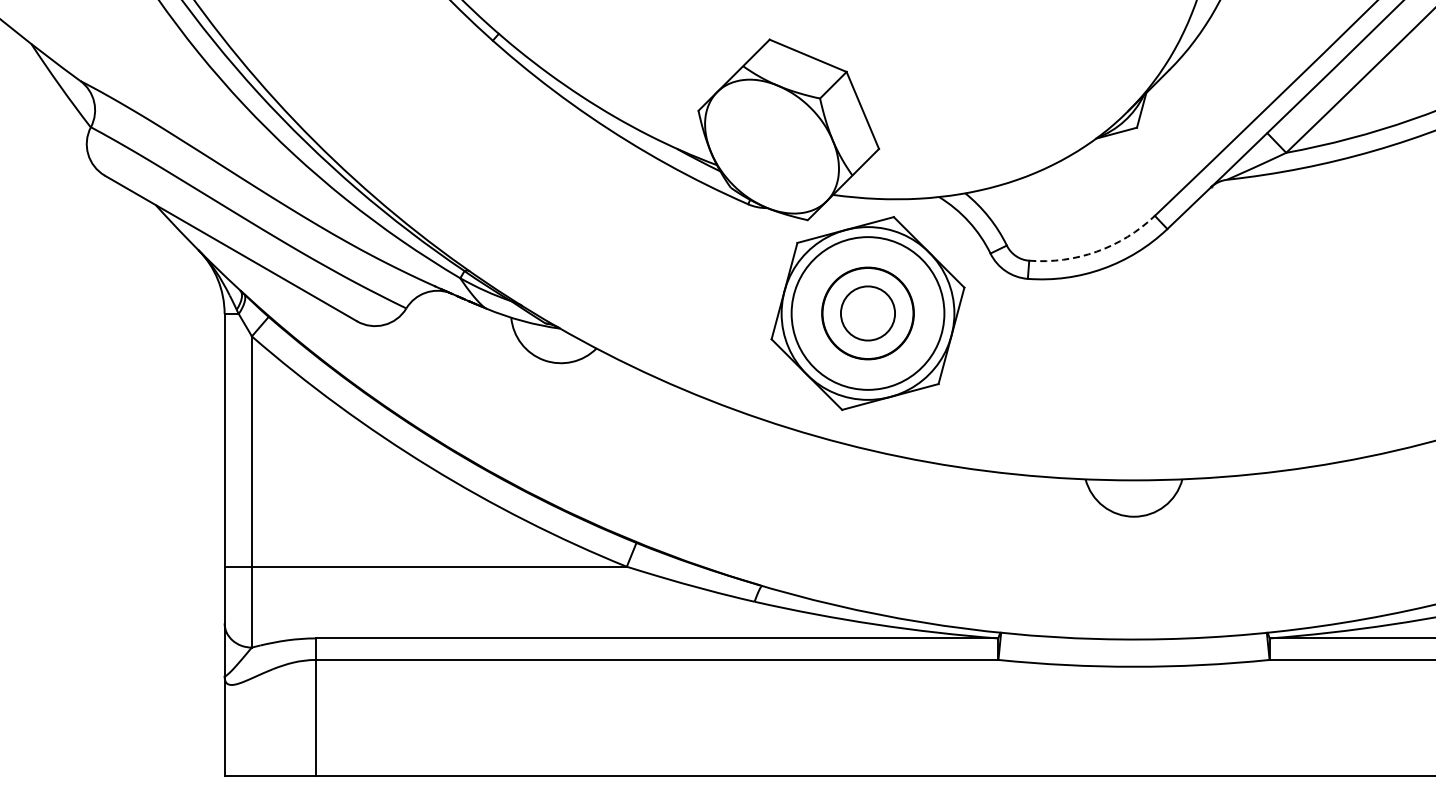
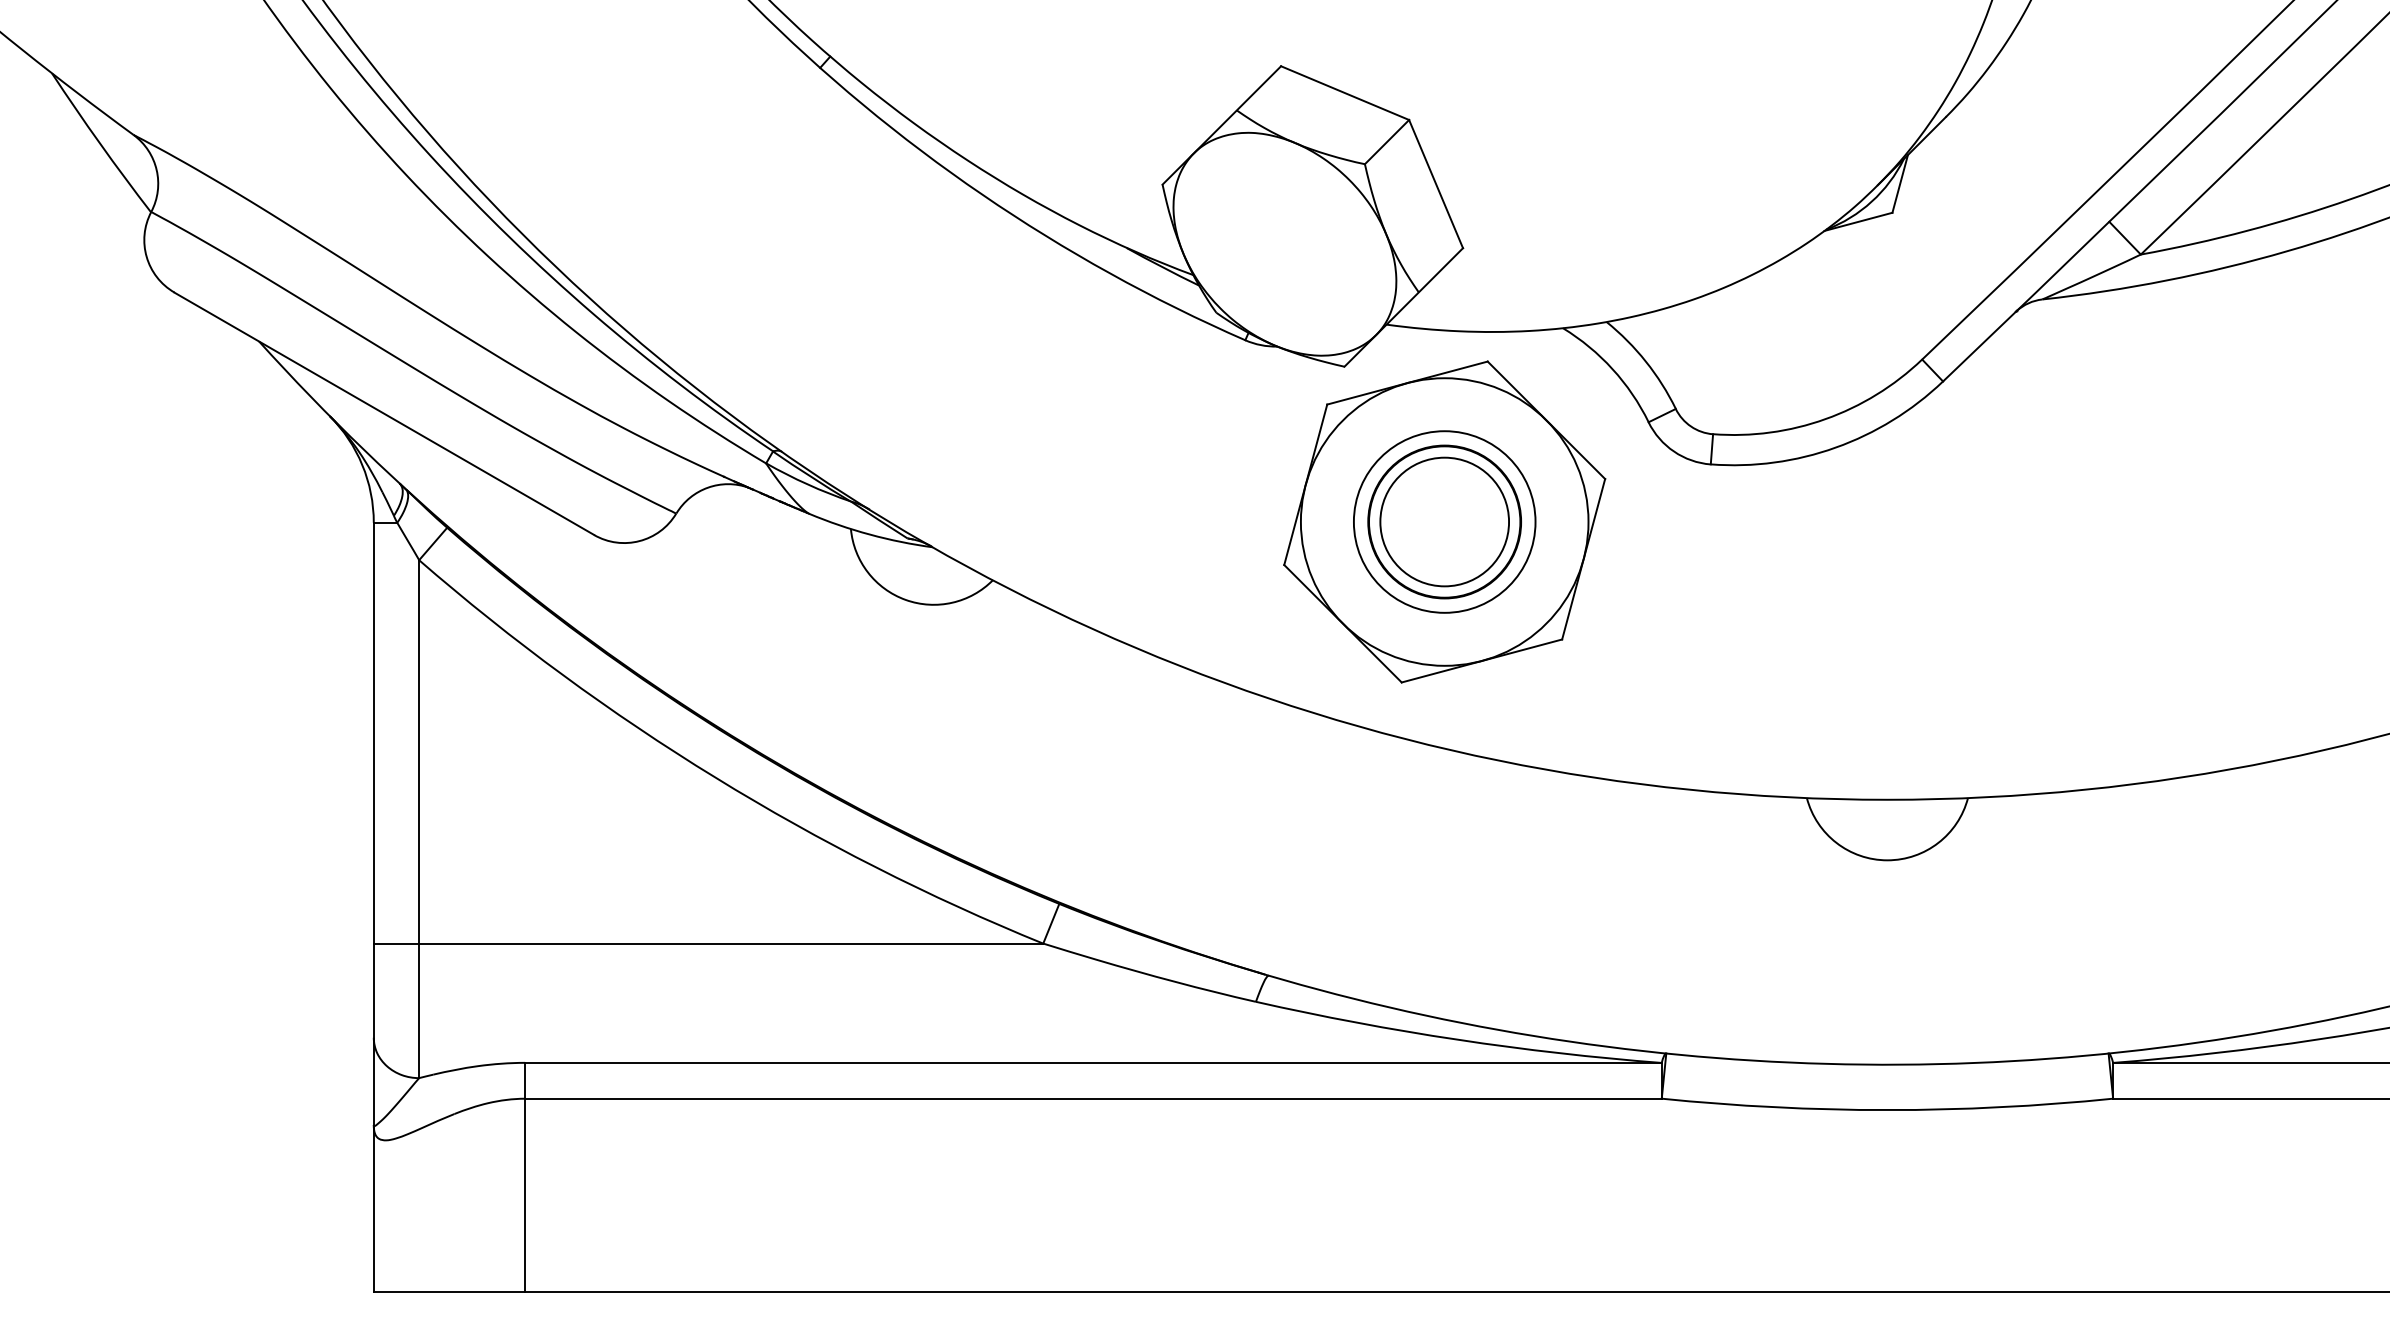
arc: (1096, 251) -> (1825, 418), dashed -> solid
circle: (867, 313) -> (1443, 522), size x0.71
circle: (867, 313) -> (1443, 522), size x1.43

